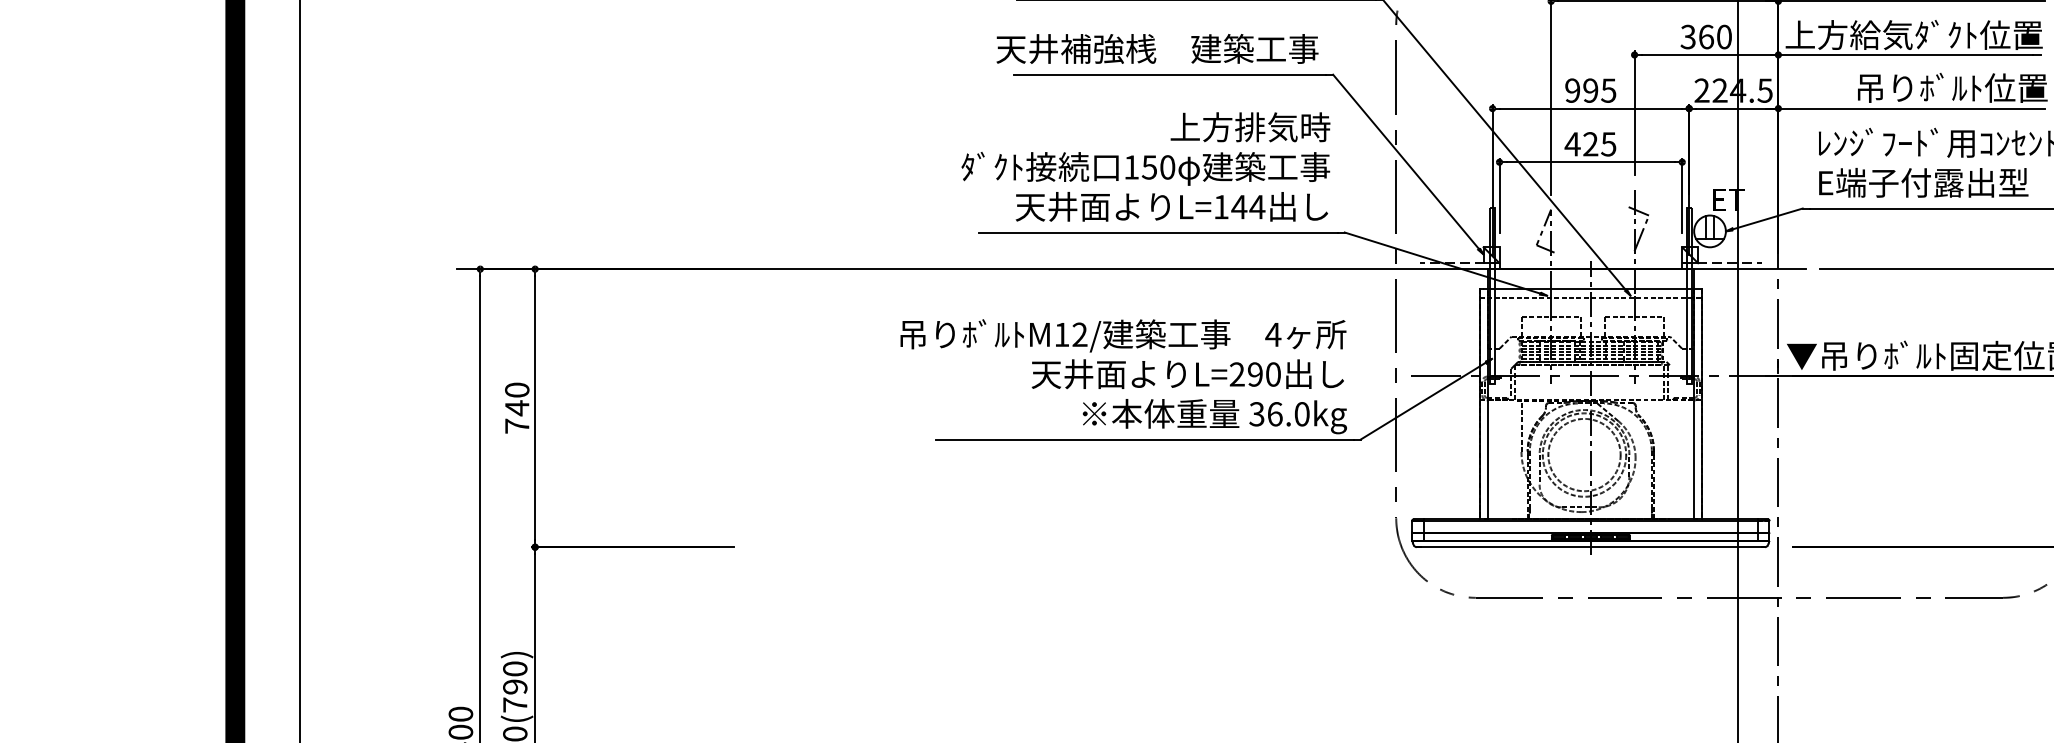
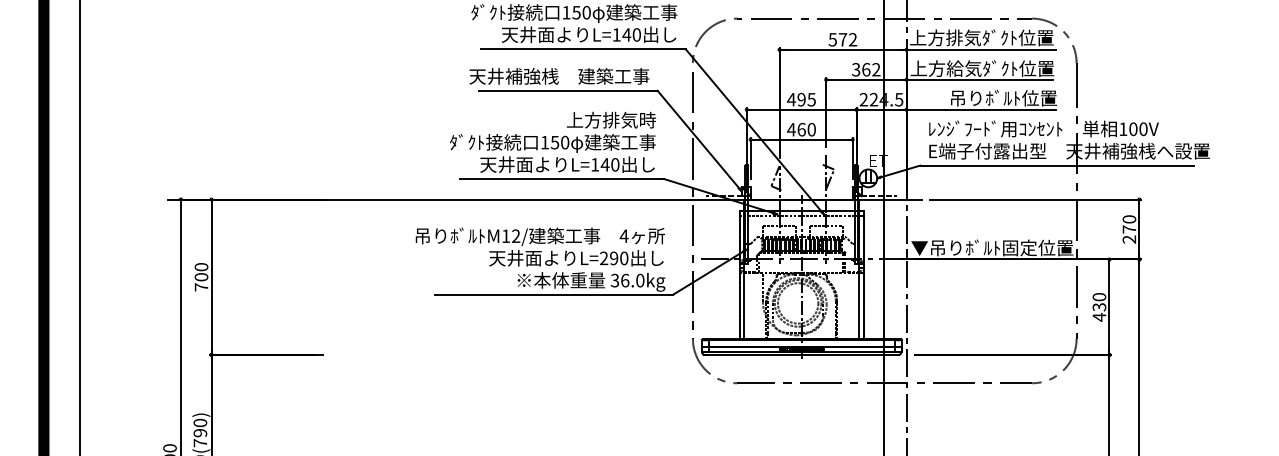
text: (1724, 36) -> (876, 69), 360 -> 362
text: (1572, 90) -> (791, 99), 995 -> 495
text: (1599, 143) -> (806, 129), 425 -> 460
text: (1255, 206) -> (614, 164), L=144 -> L=140
text: (517, 406) -> (201, 276), 740 -> 700

